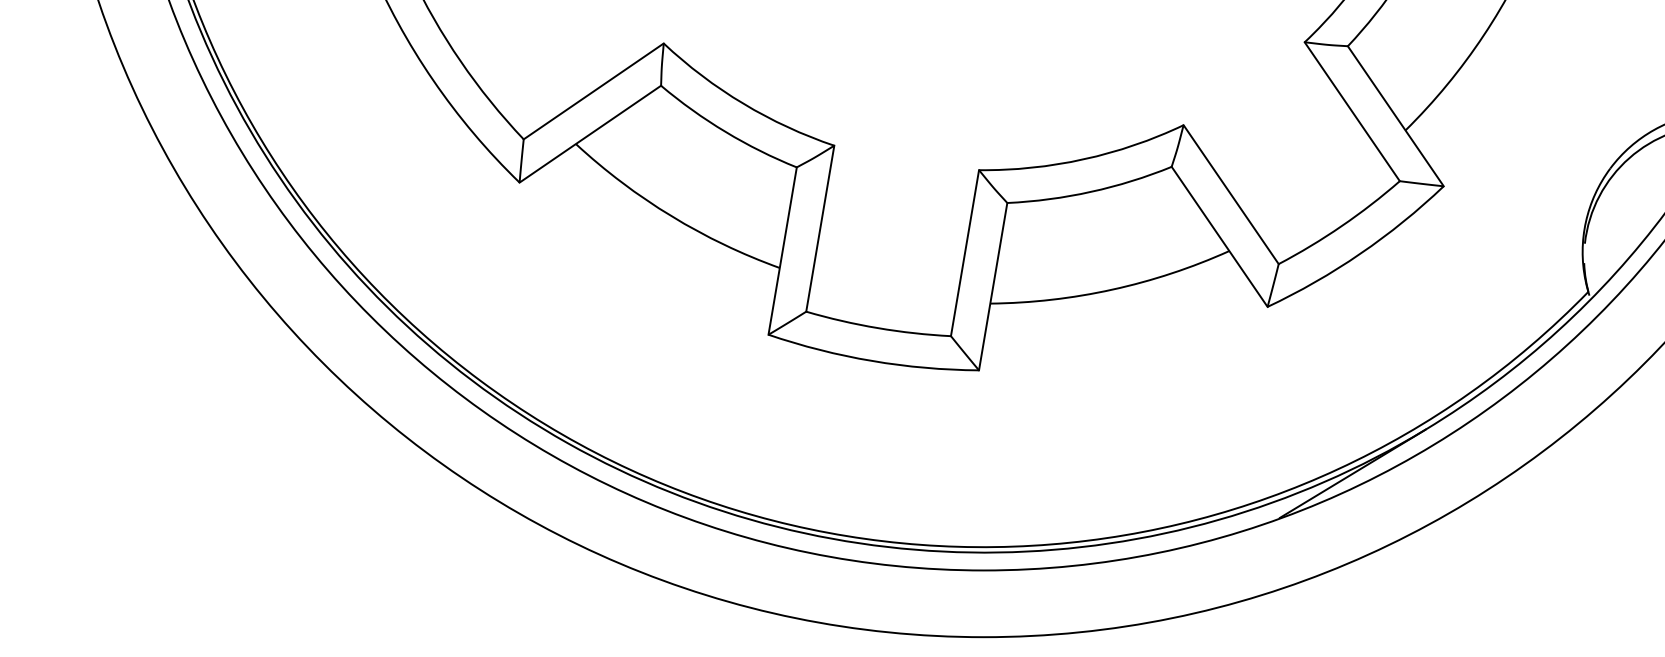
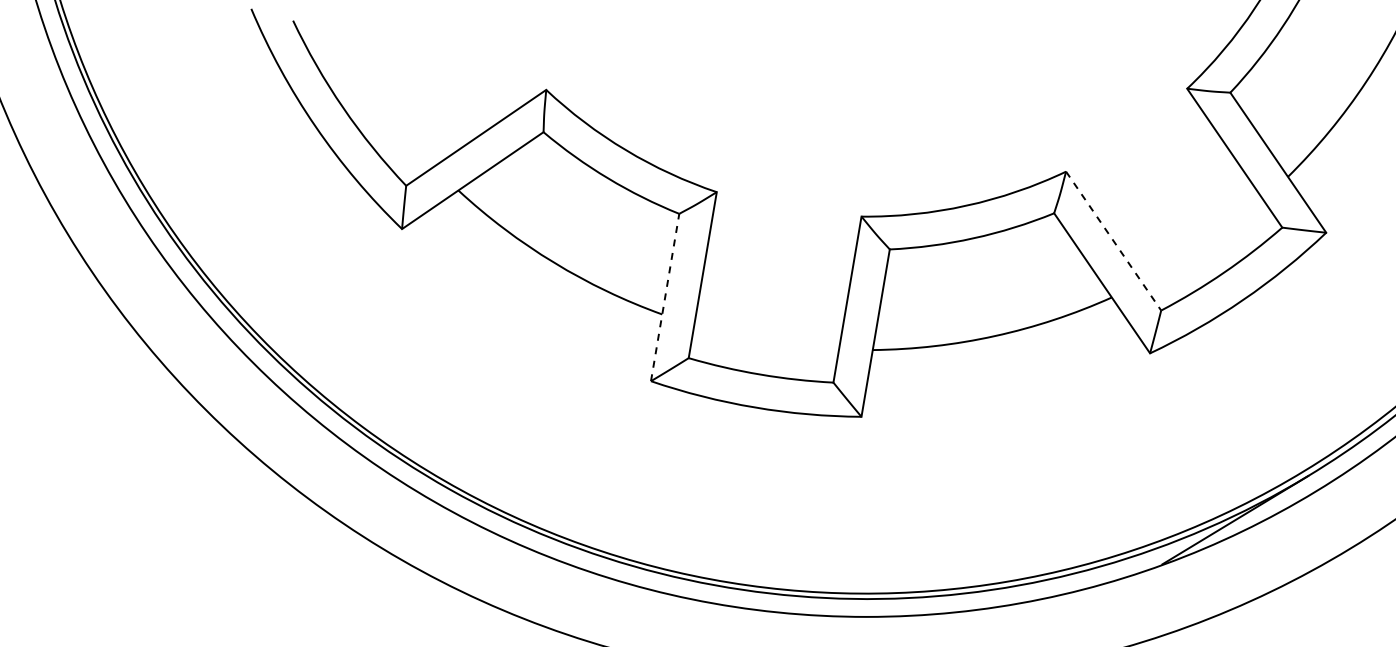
line: (1231, 195) -> (1113, 241), solid -> dashed
line: (782, 251) -> (664, 297), solid -> dashed

